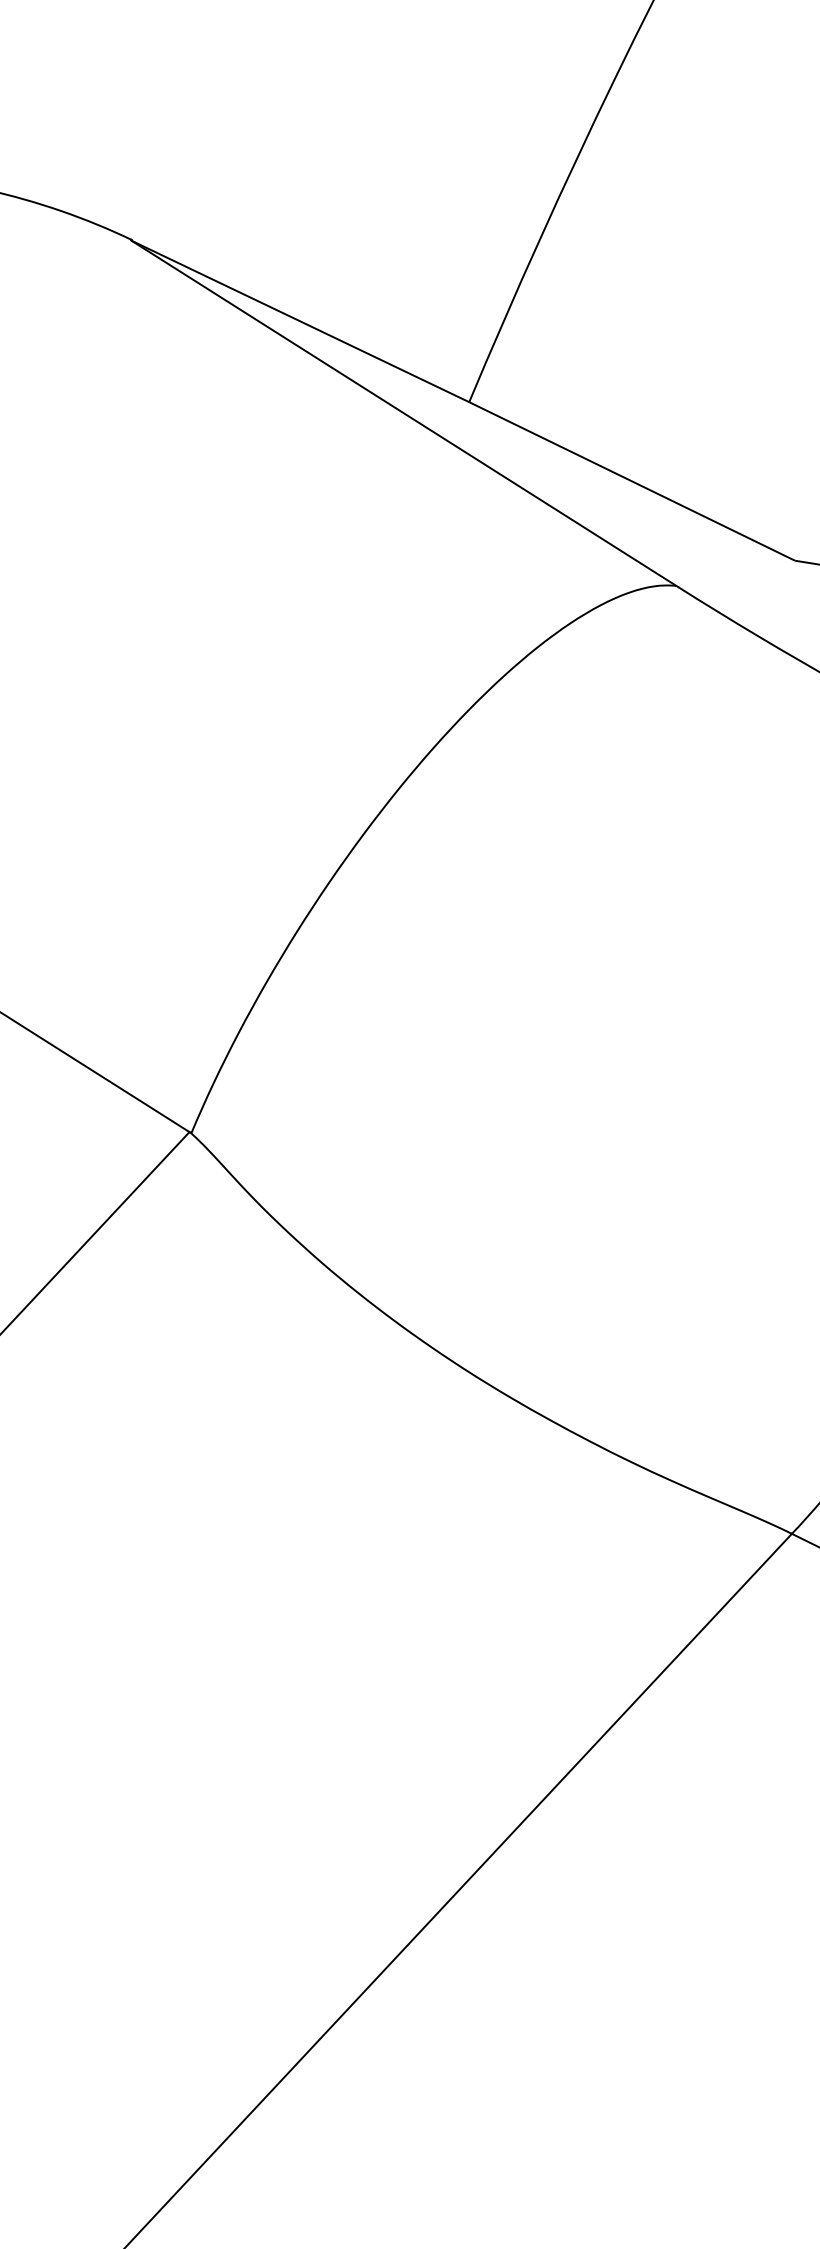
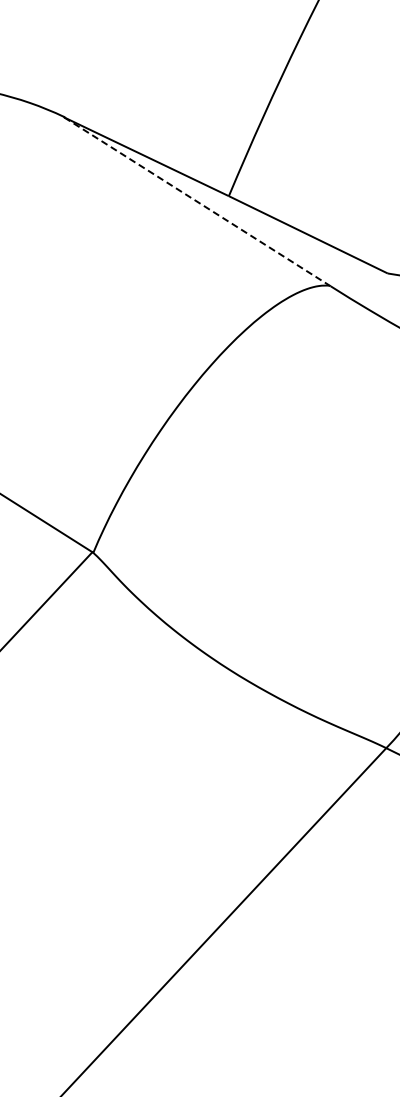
line: (404, 413) -> (197, 201), solid -> dashed

